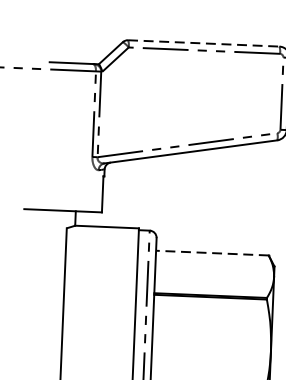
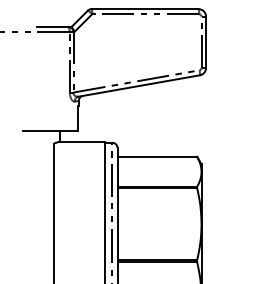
line: (204, 43) -> (145, 9), dashed -> solid
line: (212, 252) -> (157, 156), dashed -> solid

